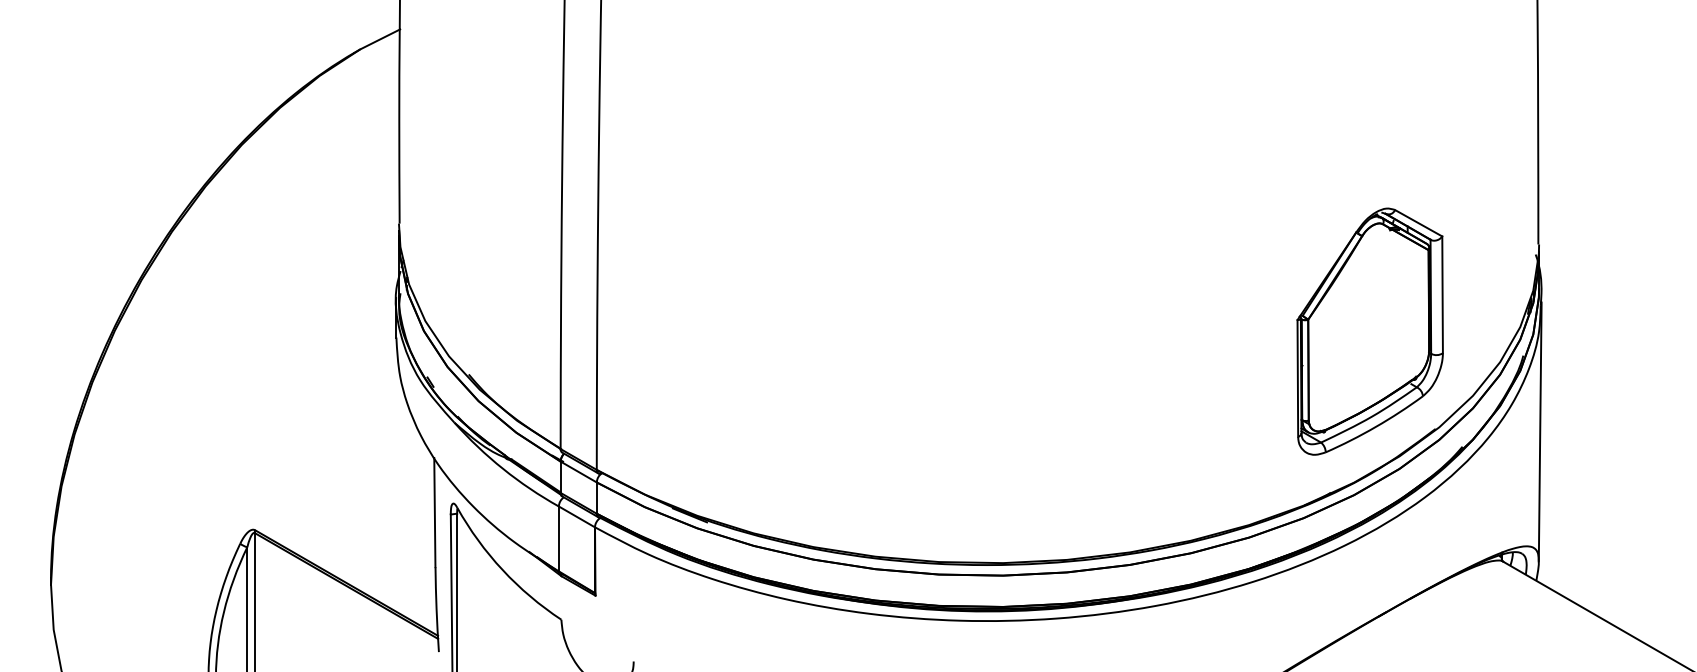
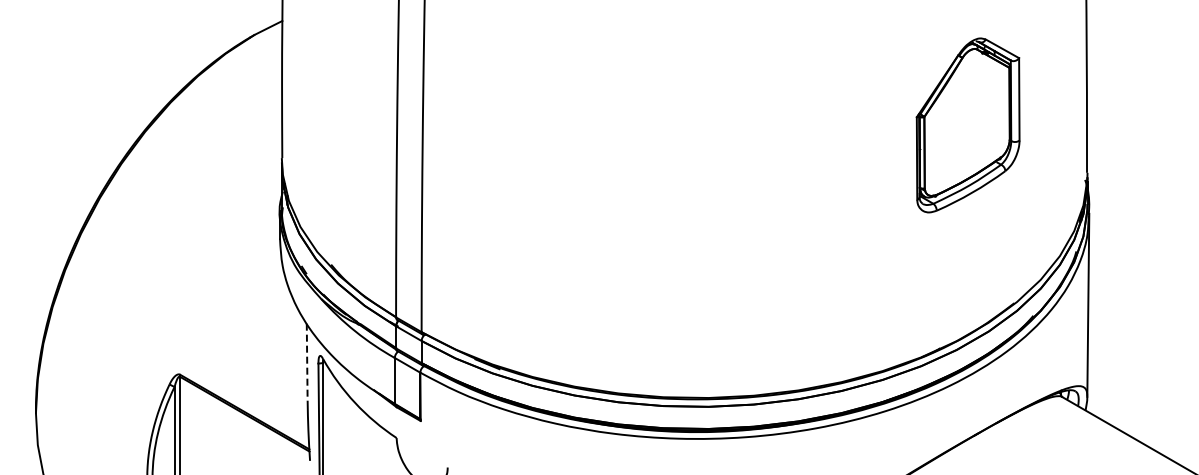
part: (1369, 331) -> (967, 125), moved
line: (435, 512) -> (307, 362), solid -> dashed

